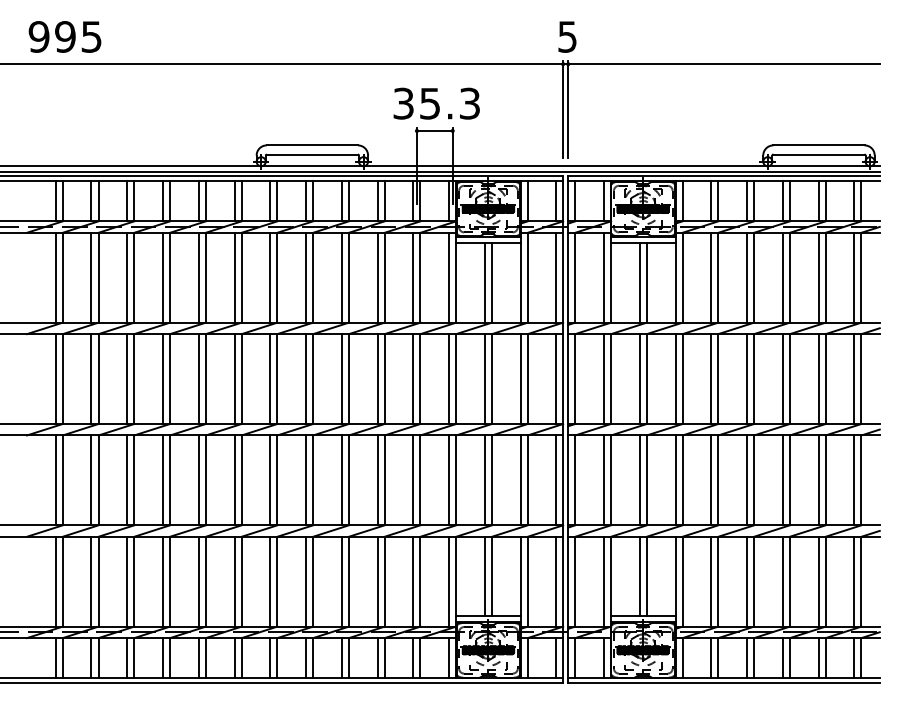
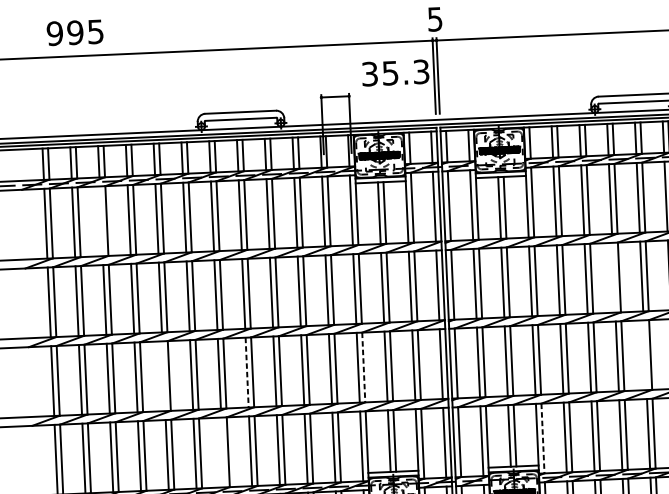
text: (64, 36) -> (74, 32), moved
text: (436, 103) -> (395, 72), moved
line: (127, 277) -> (101, 221), removed
line: (782, 378) -> (613, 277), removed
line: (198, 480) -> (163, 376), removed
line: (306, 480) -> (247, 372), solid -> dashed
line: (456, 480) -> (363, 367), solid -> dashed
line: (818, 480) -> (645, 355), removed
line: (270, 581) -> (222, 452), removed
line: (682, 581) -> (542, 438), solid -> dashed

